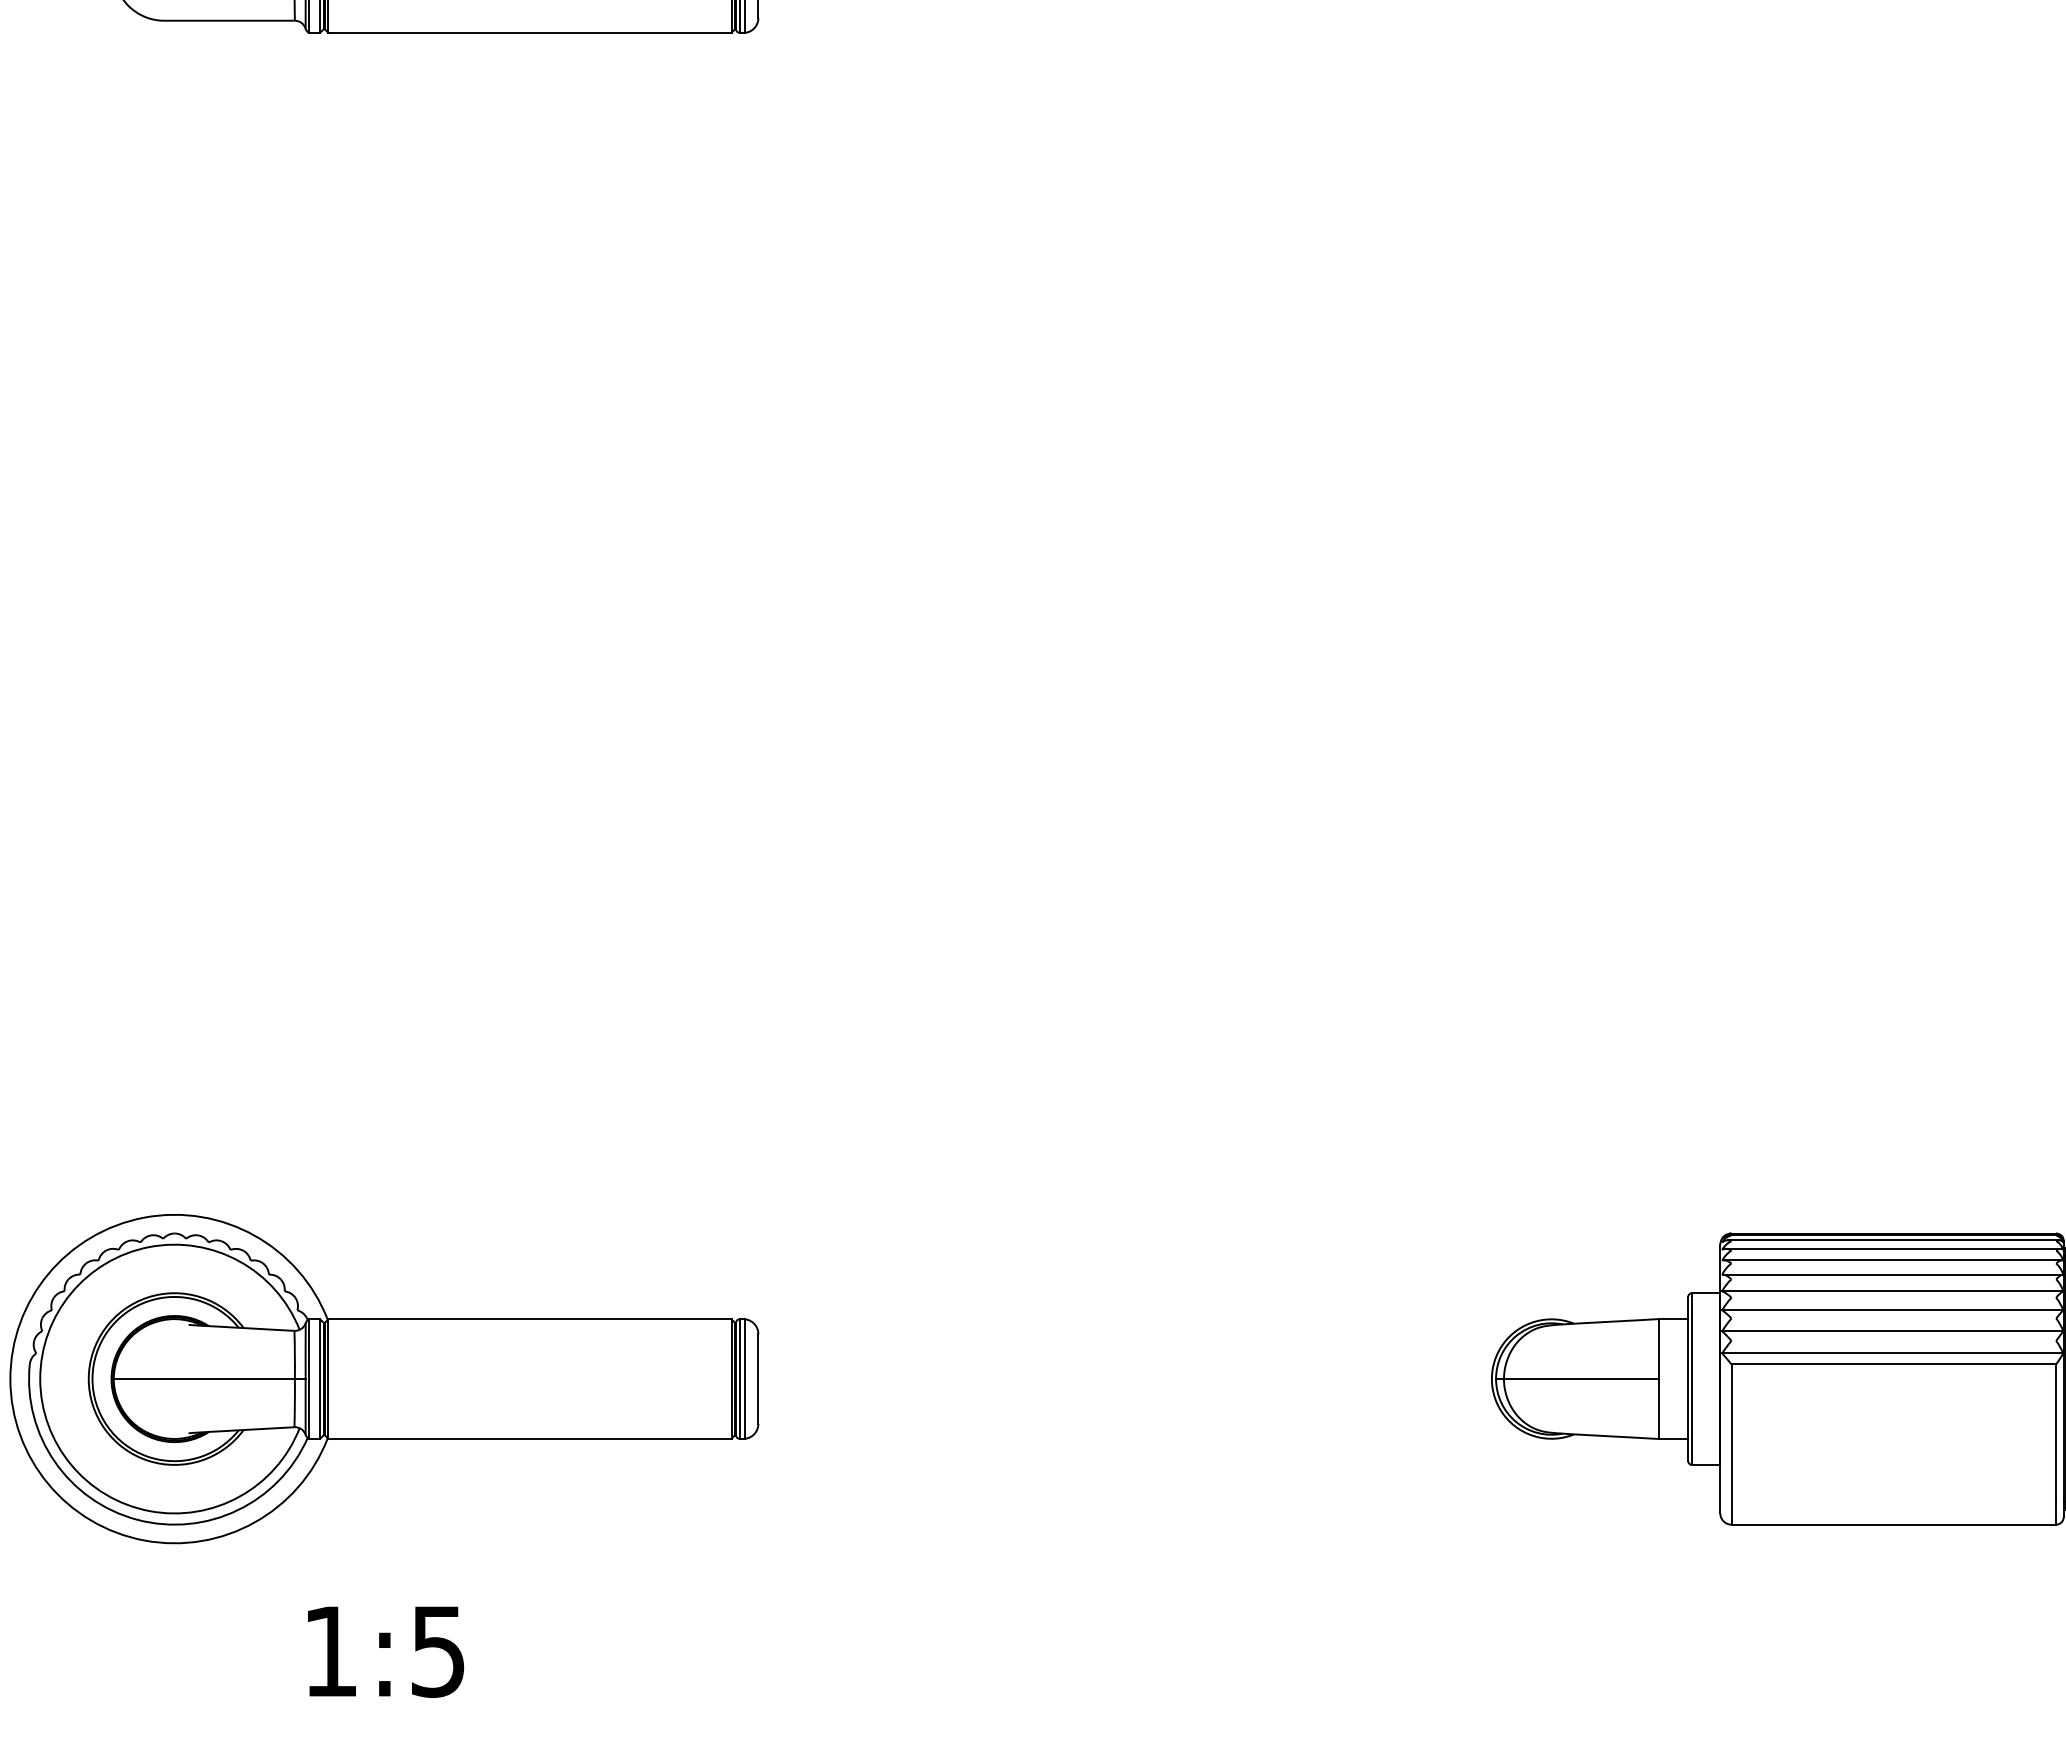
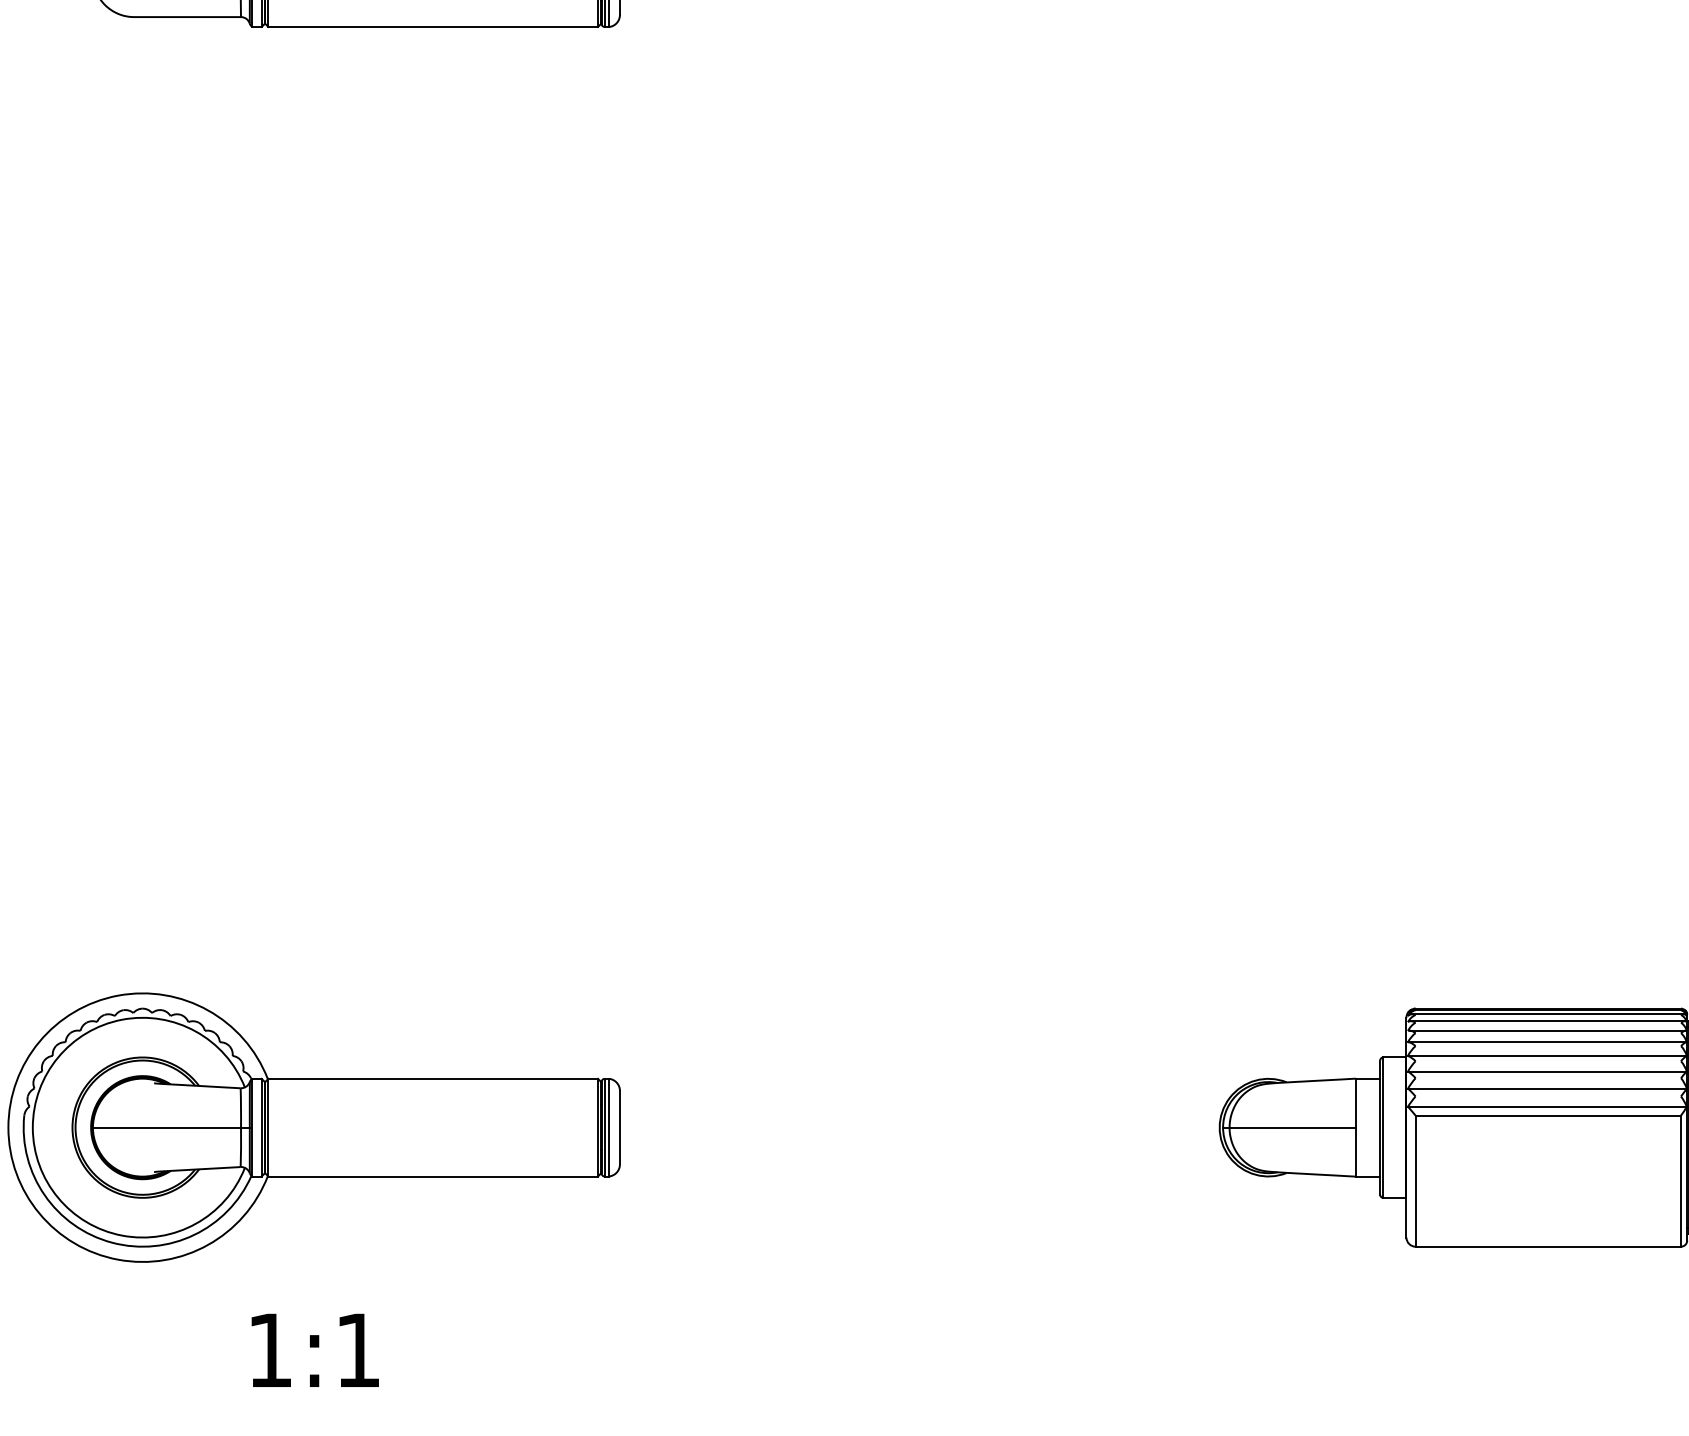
text: (438, 1651) -> (358, 1350), 1:5 -> 1:1

